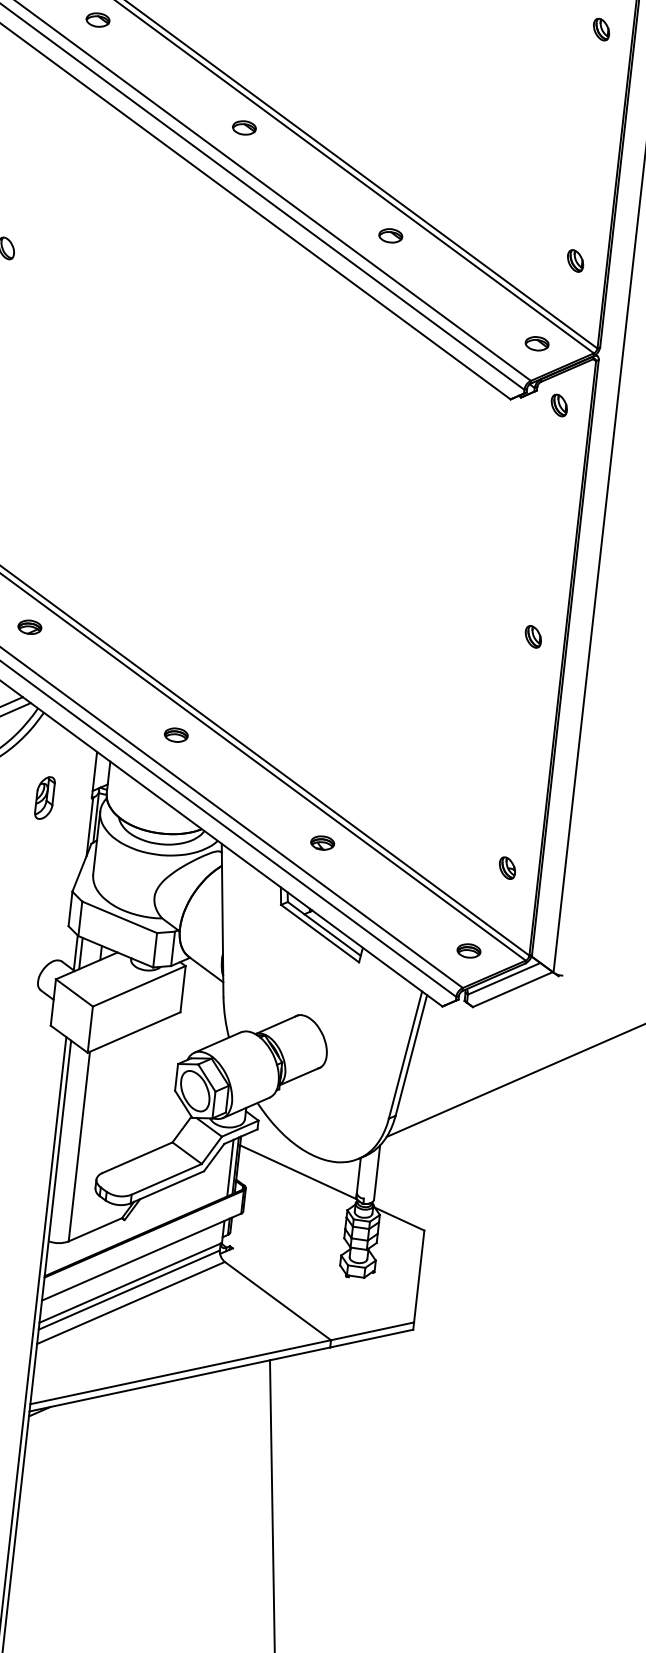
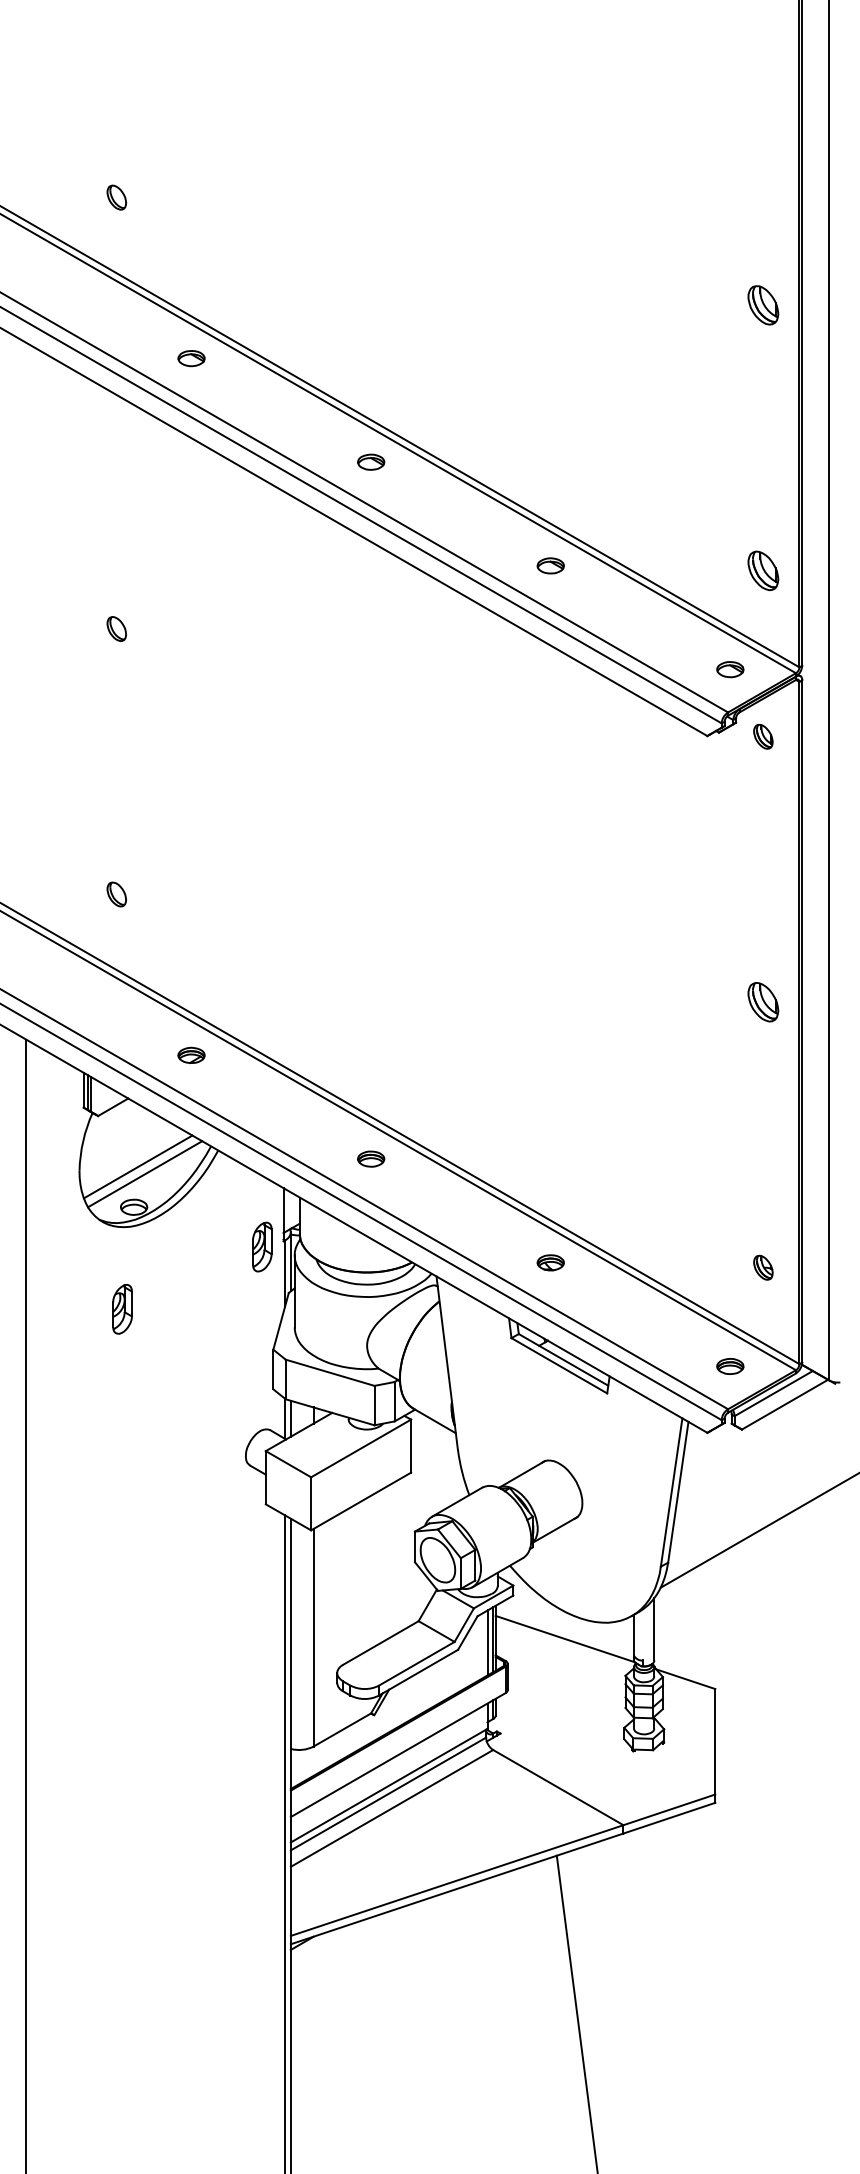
part: (601, 29) -> (763, 305), size x1.6
part: (575, 260) -> (763, 570), size x1.6
part: (533, 637) -> (763, 1002), size x1.6
part: (45, 797) -> (262, 1246), moved

